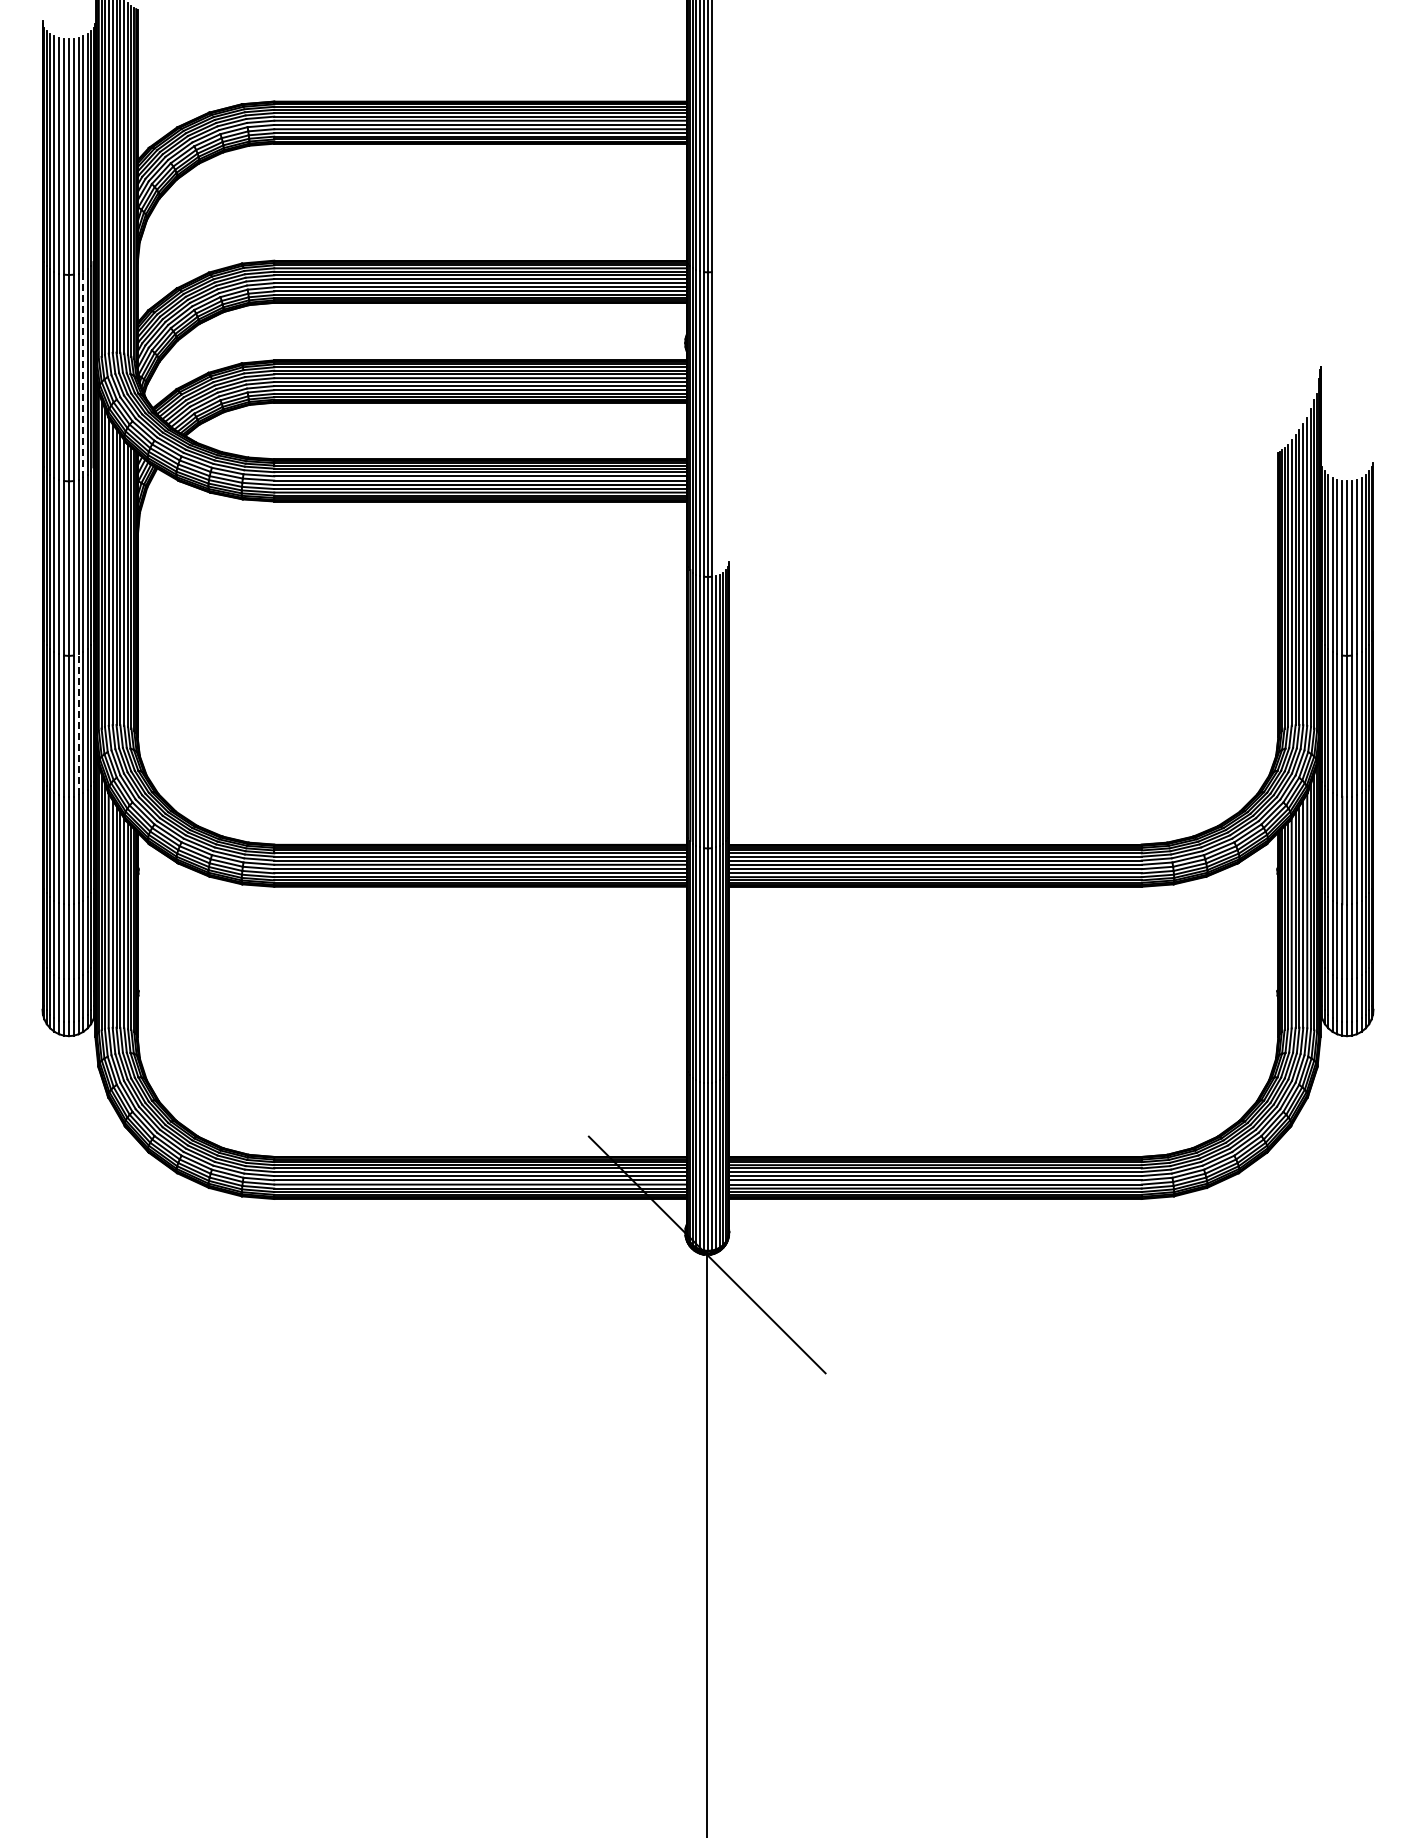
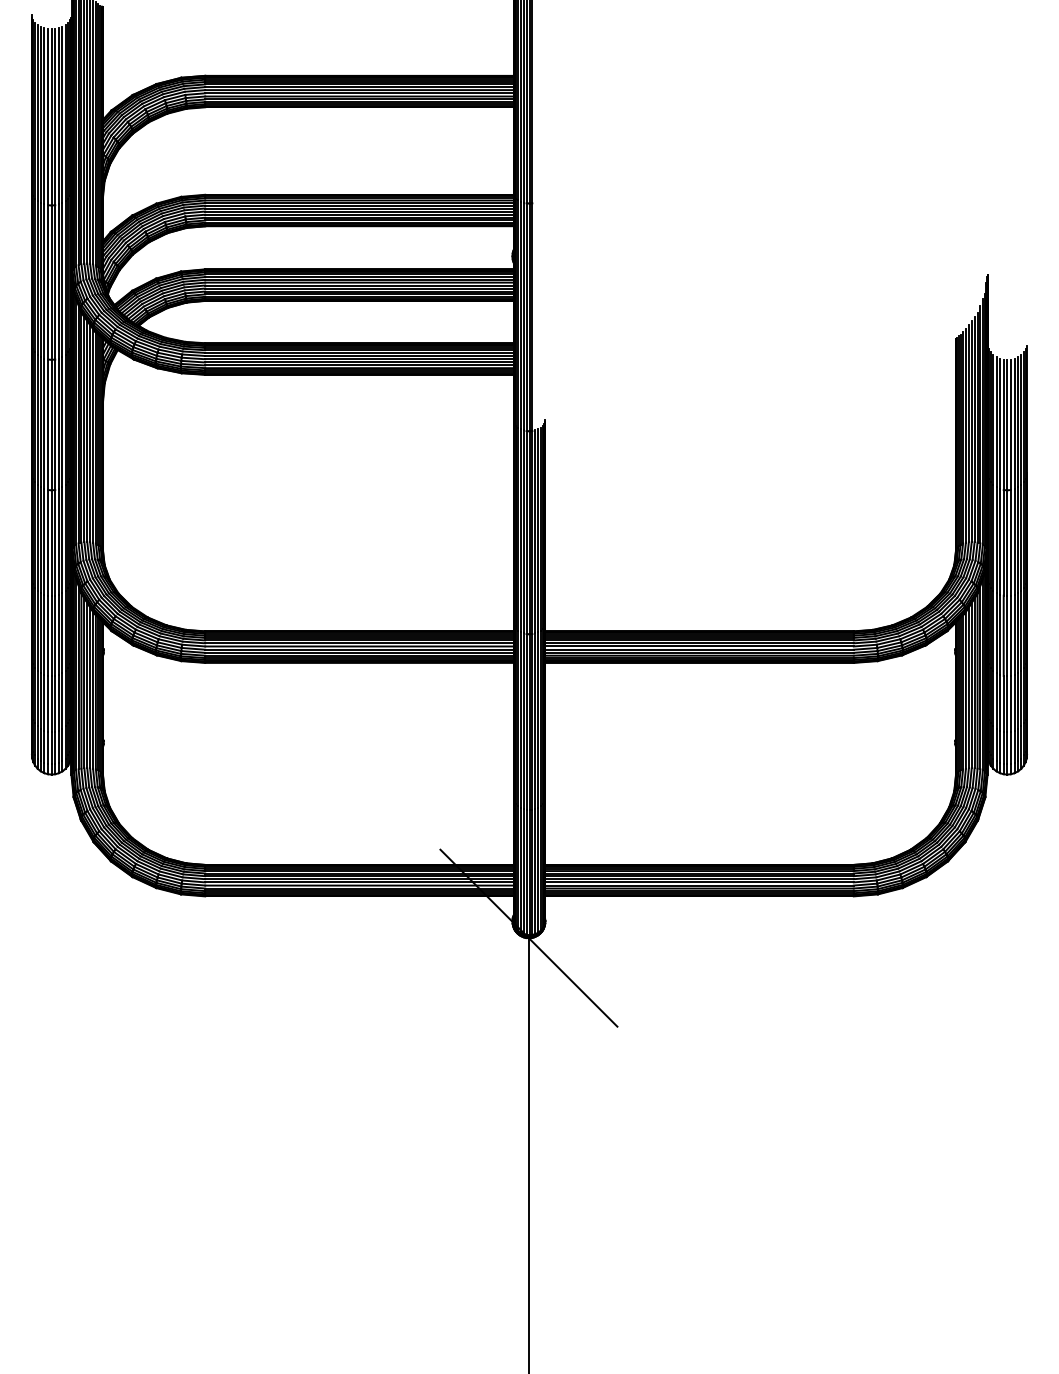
line: (83, 374) -> (62, 279), dashed -> solid
line: (78, 724) -> (58, 541), dashed -> solid

